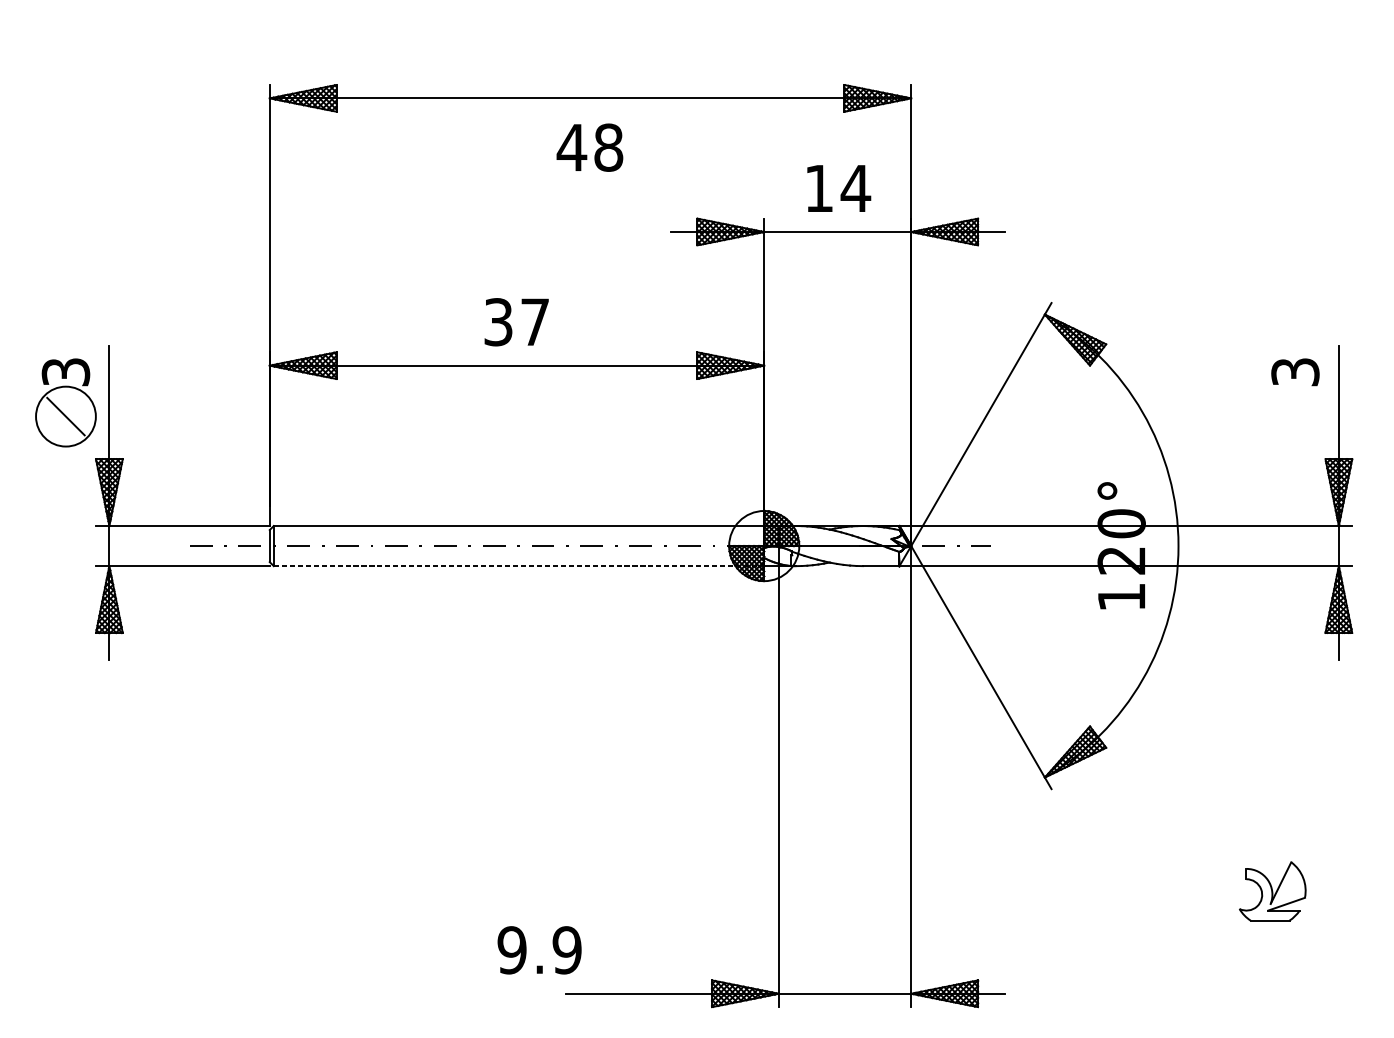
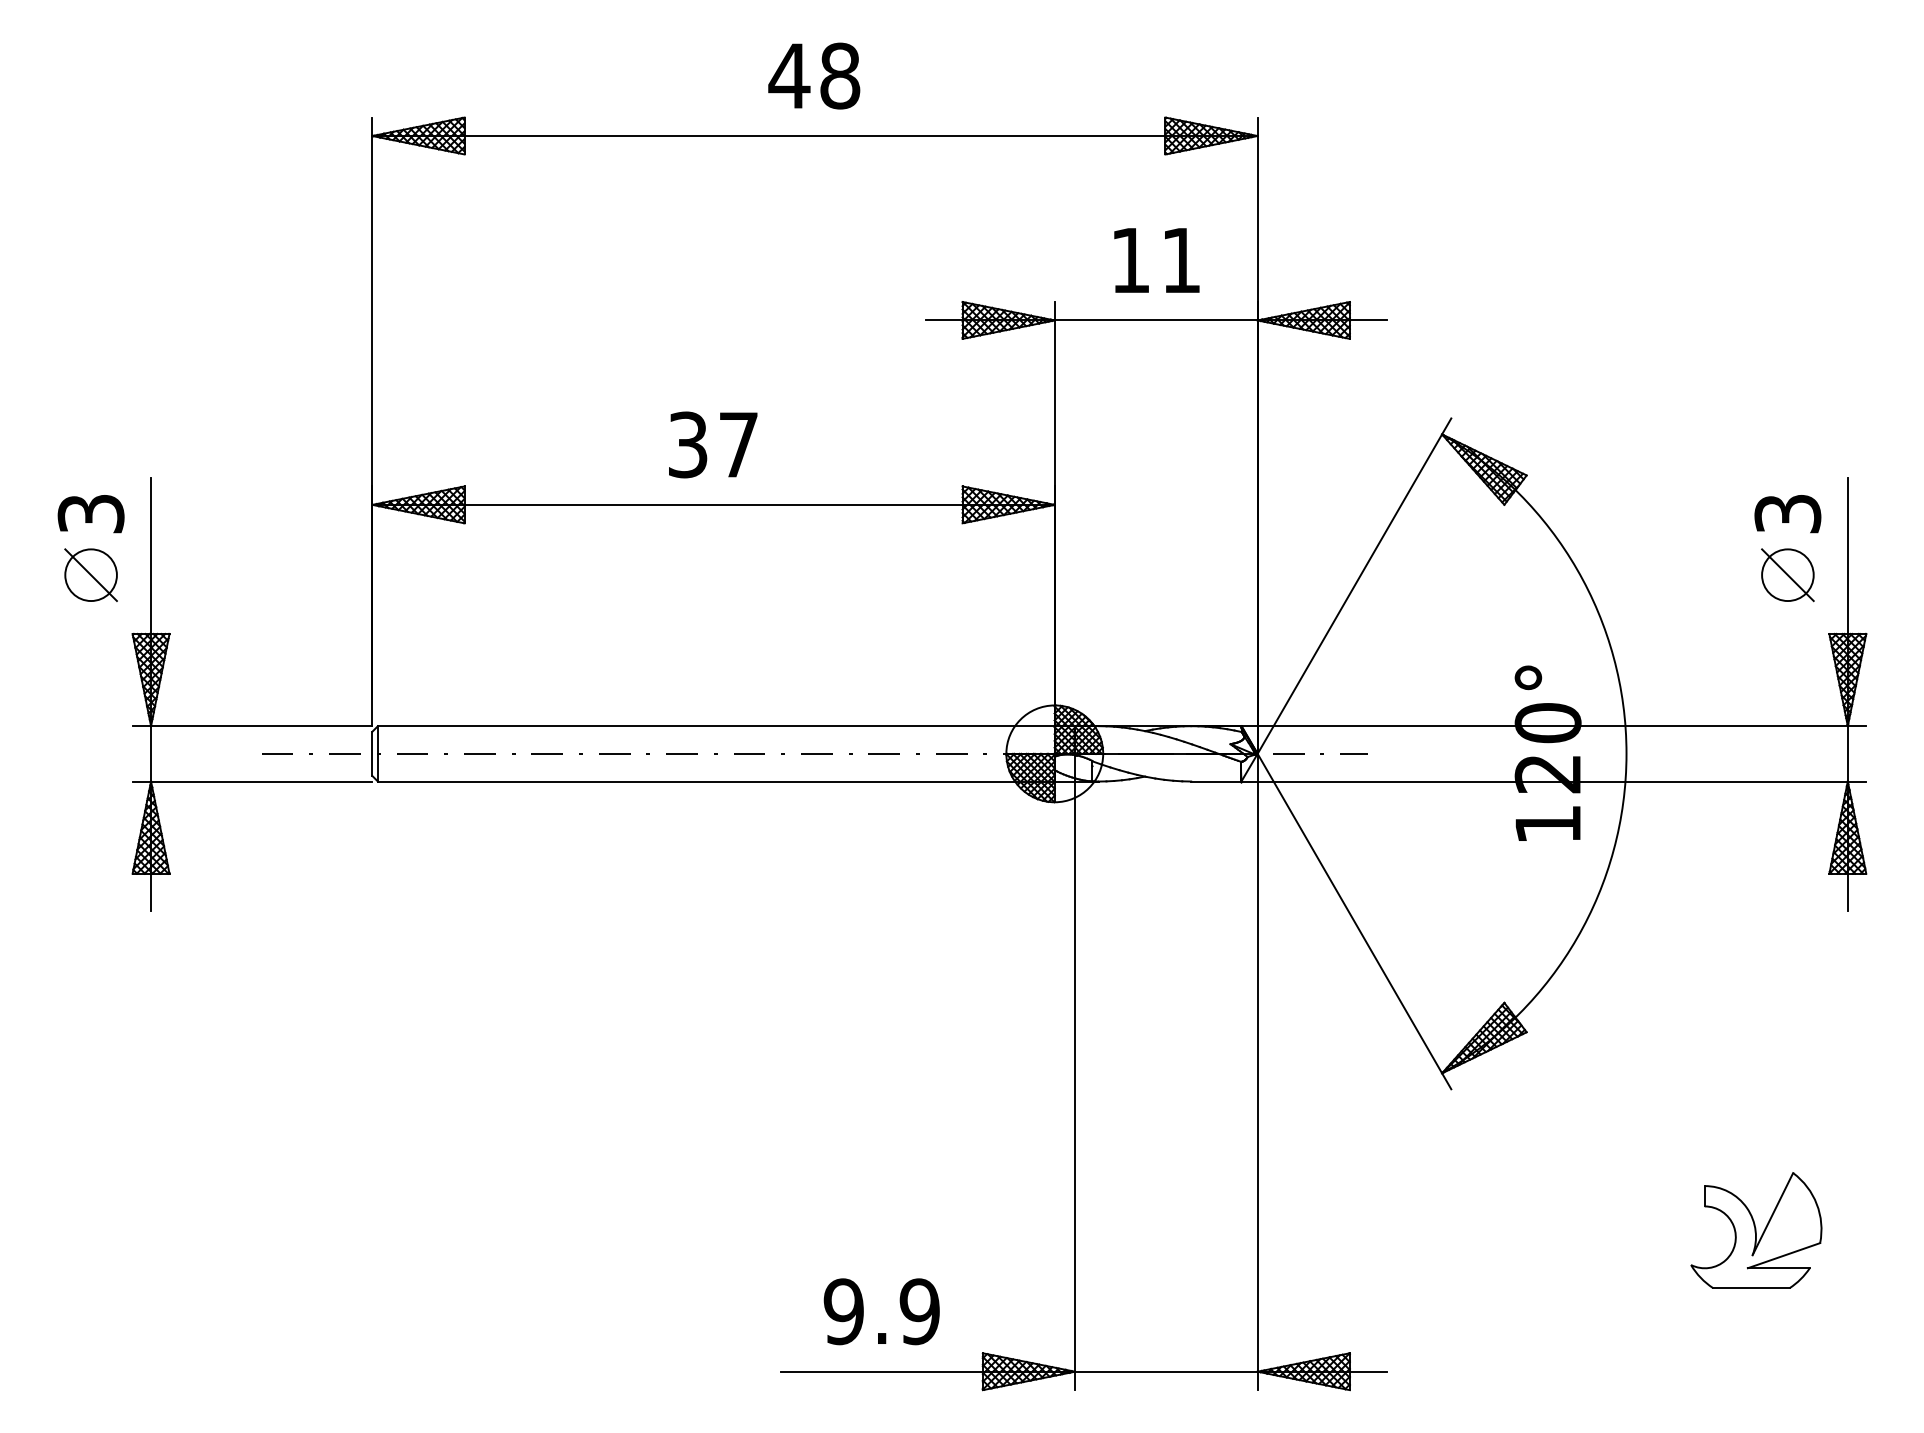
text: (590, 147) -> (814, 75), moved
text: (856, 188) -> (1181, 260), 14 -> 11
circle: (65, 416) -> (90, 575), size x0.62
part: (1295, 416) -> (1787, 575), added
line: (519, 566) -> (716, 781), dashed -> solid
part: (1272, 891) -> (1756, 1230), size x1.43
text: (539, 950) -> (881, 1311), moved

